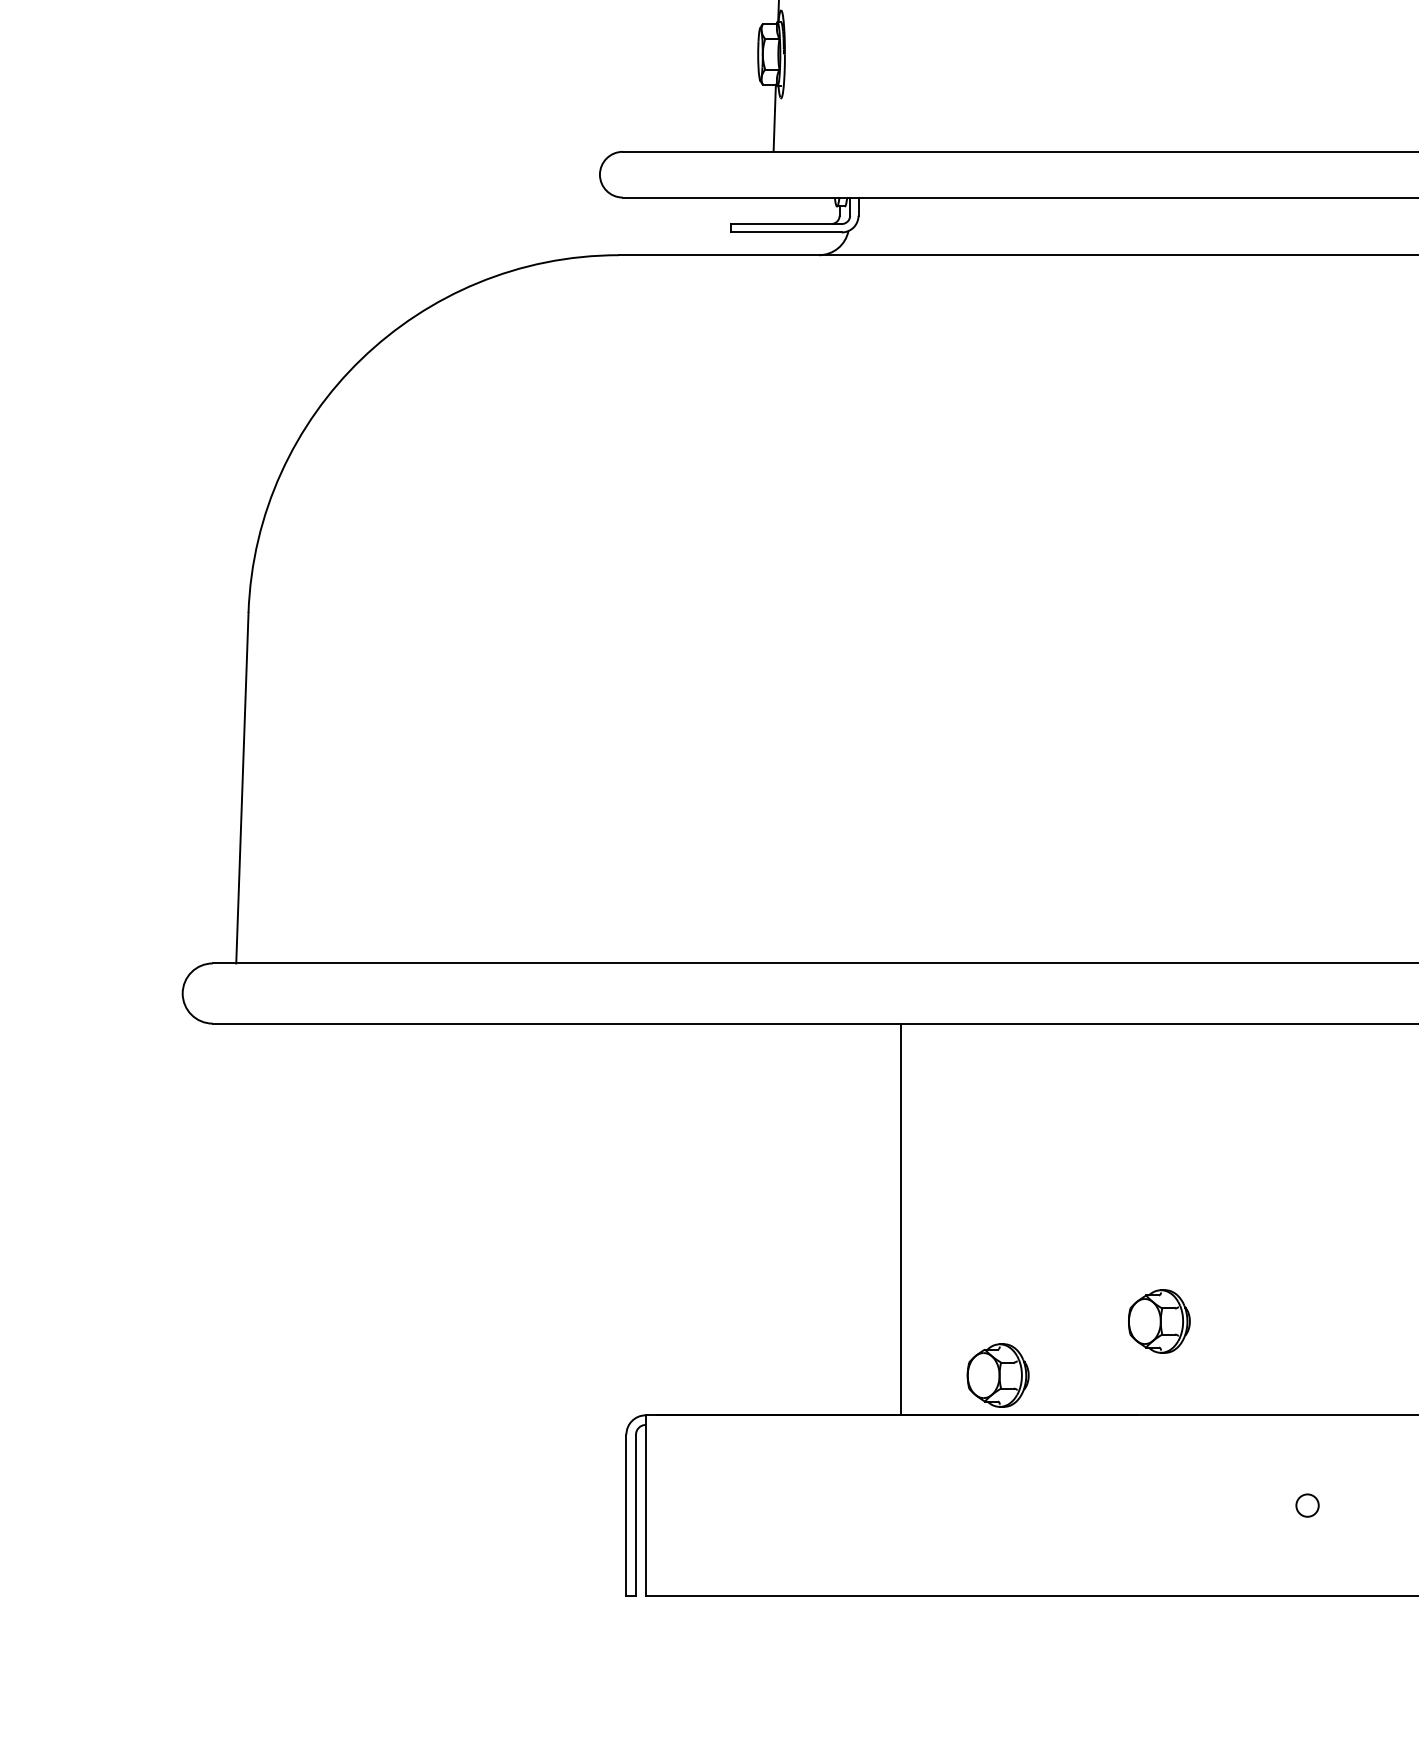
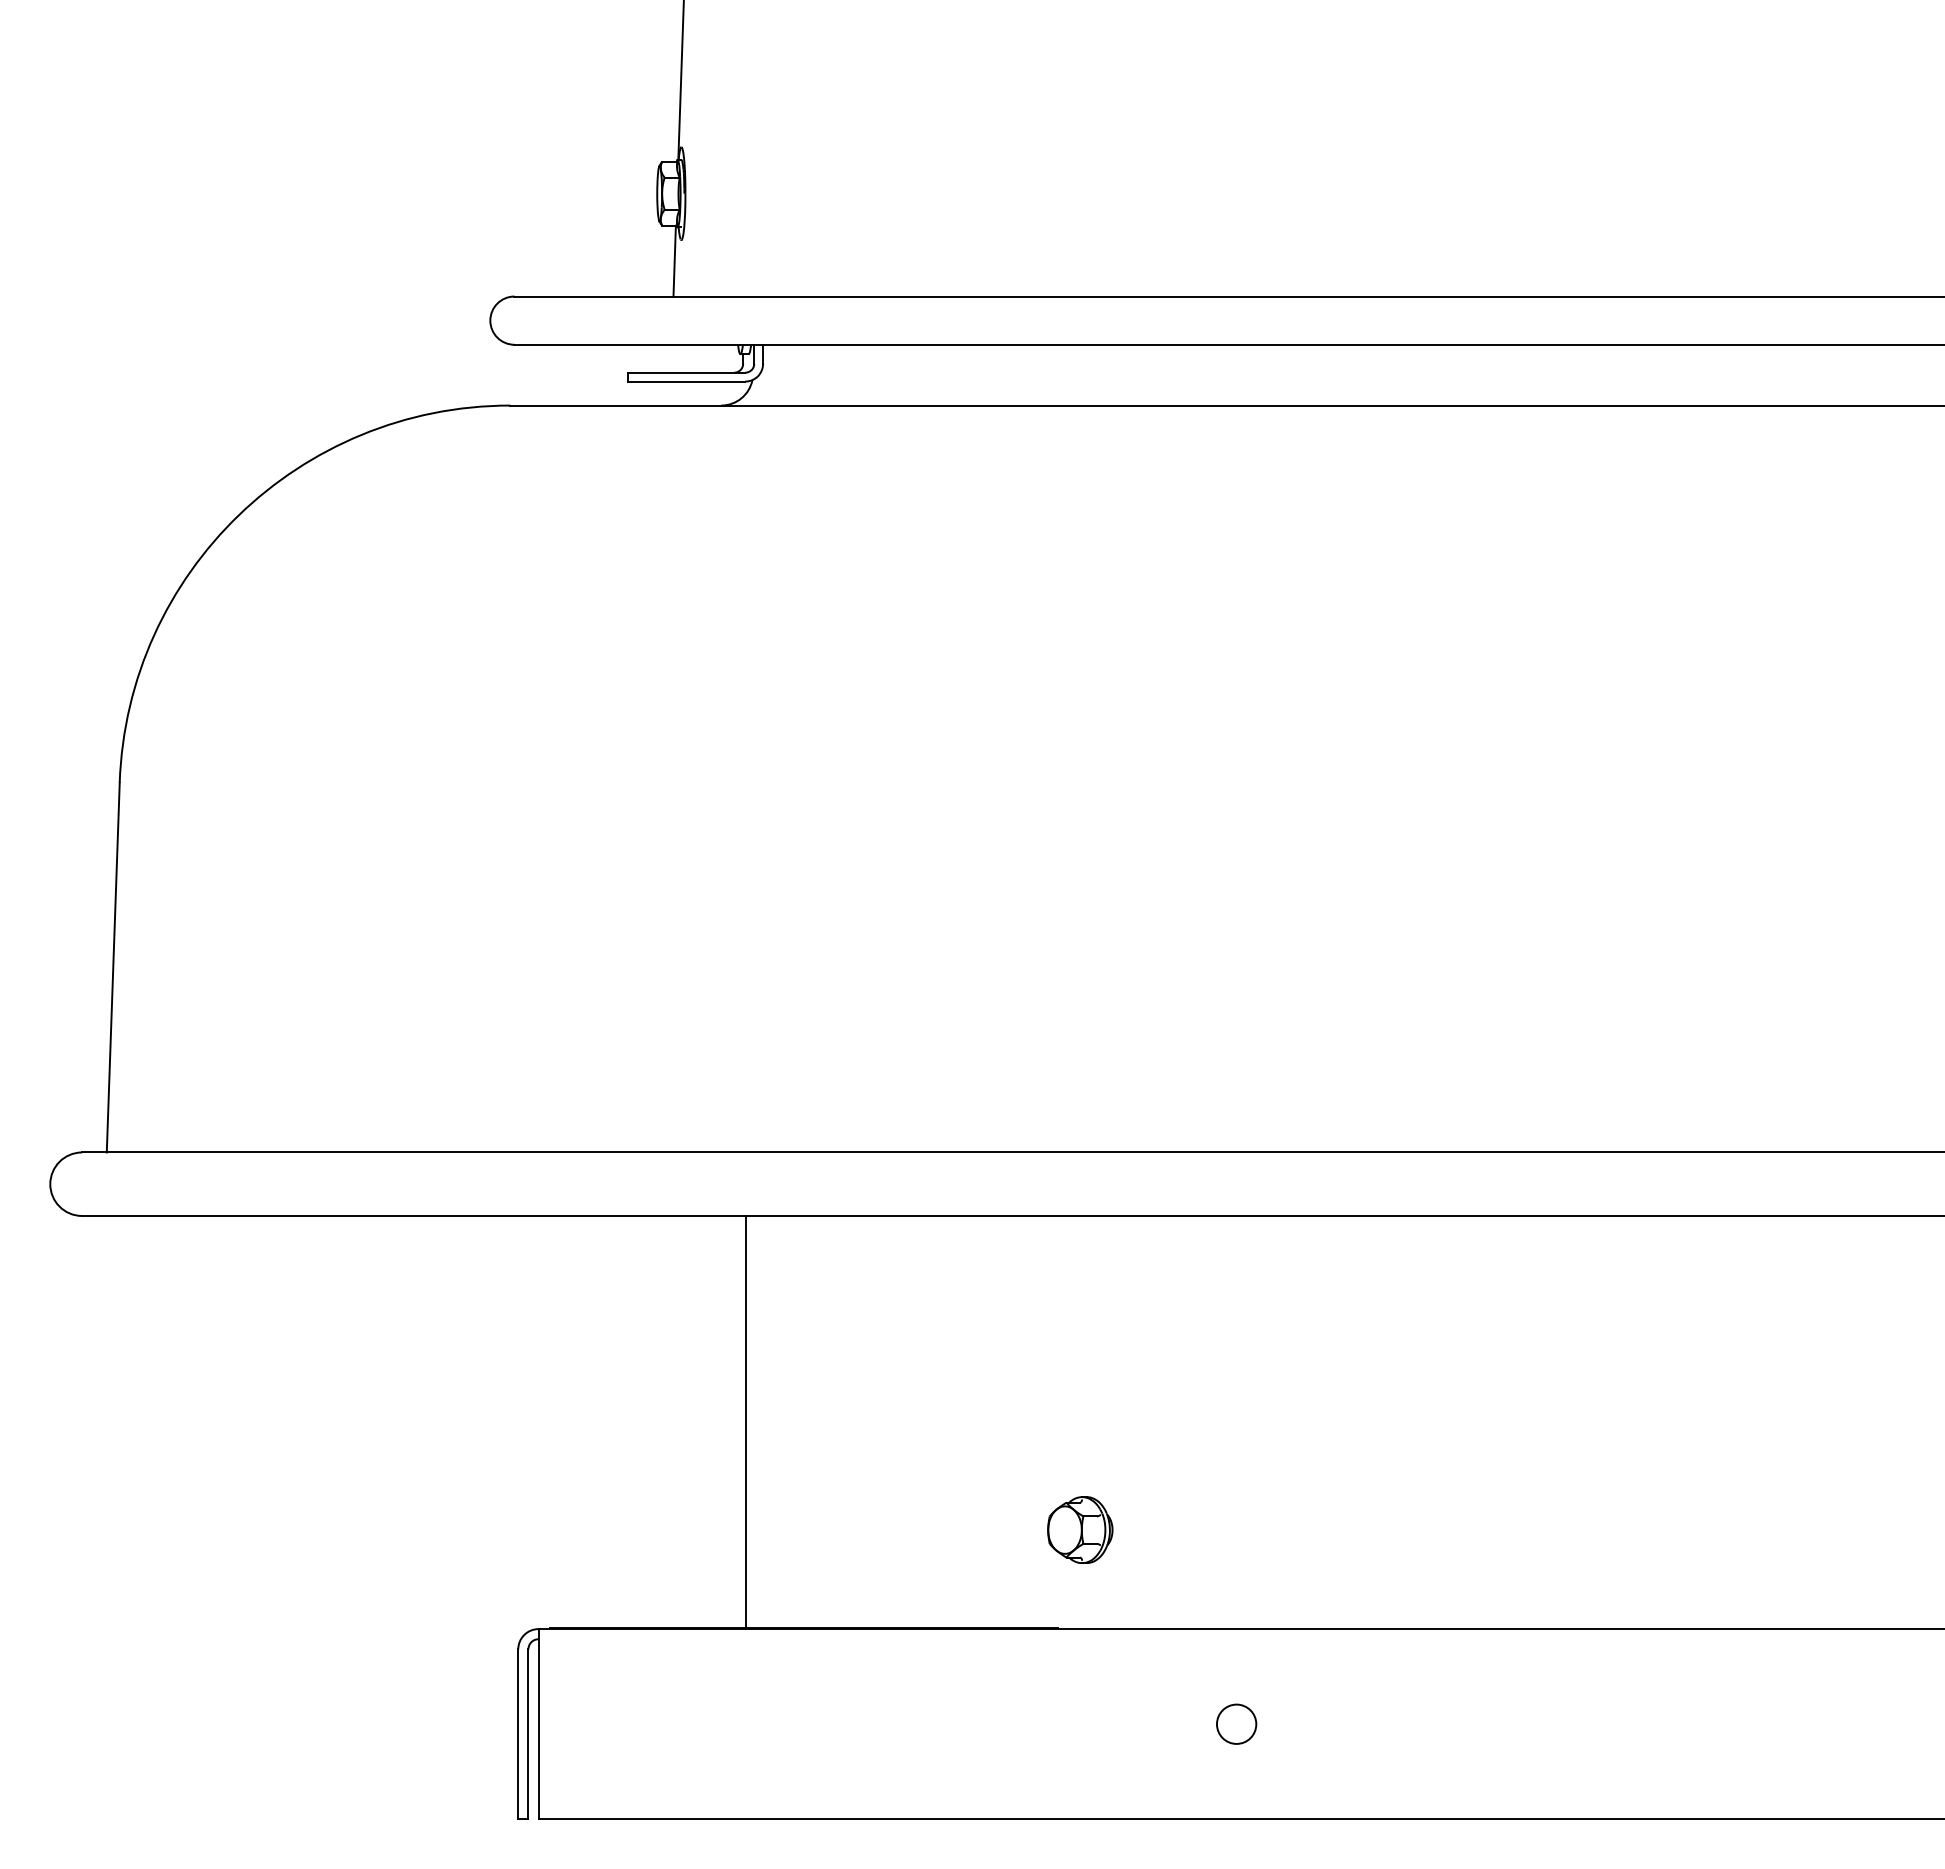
line: (900, 1218) -> (746, 1421), moved
part: (998, 1374) -> (910, 1586), removed
circle: (1307, 1504) -> (1236, 1723), size x1.67

